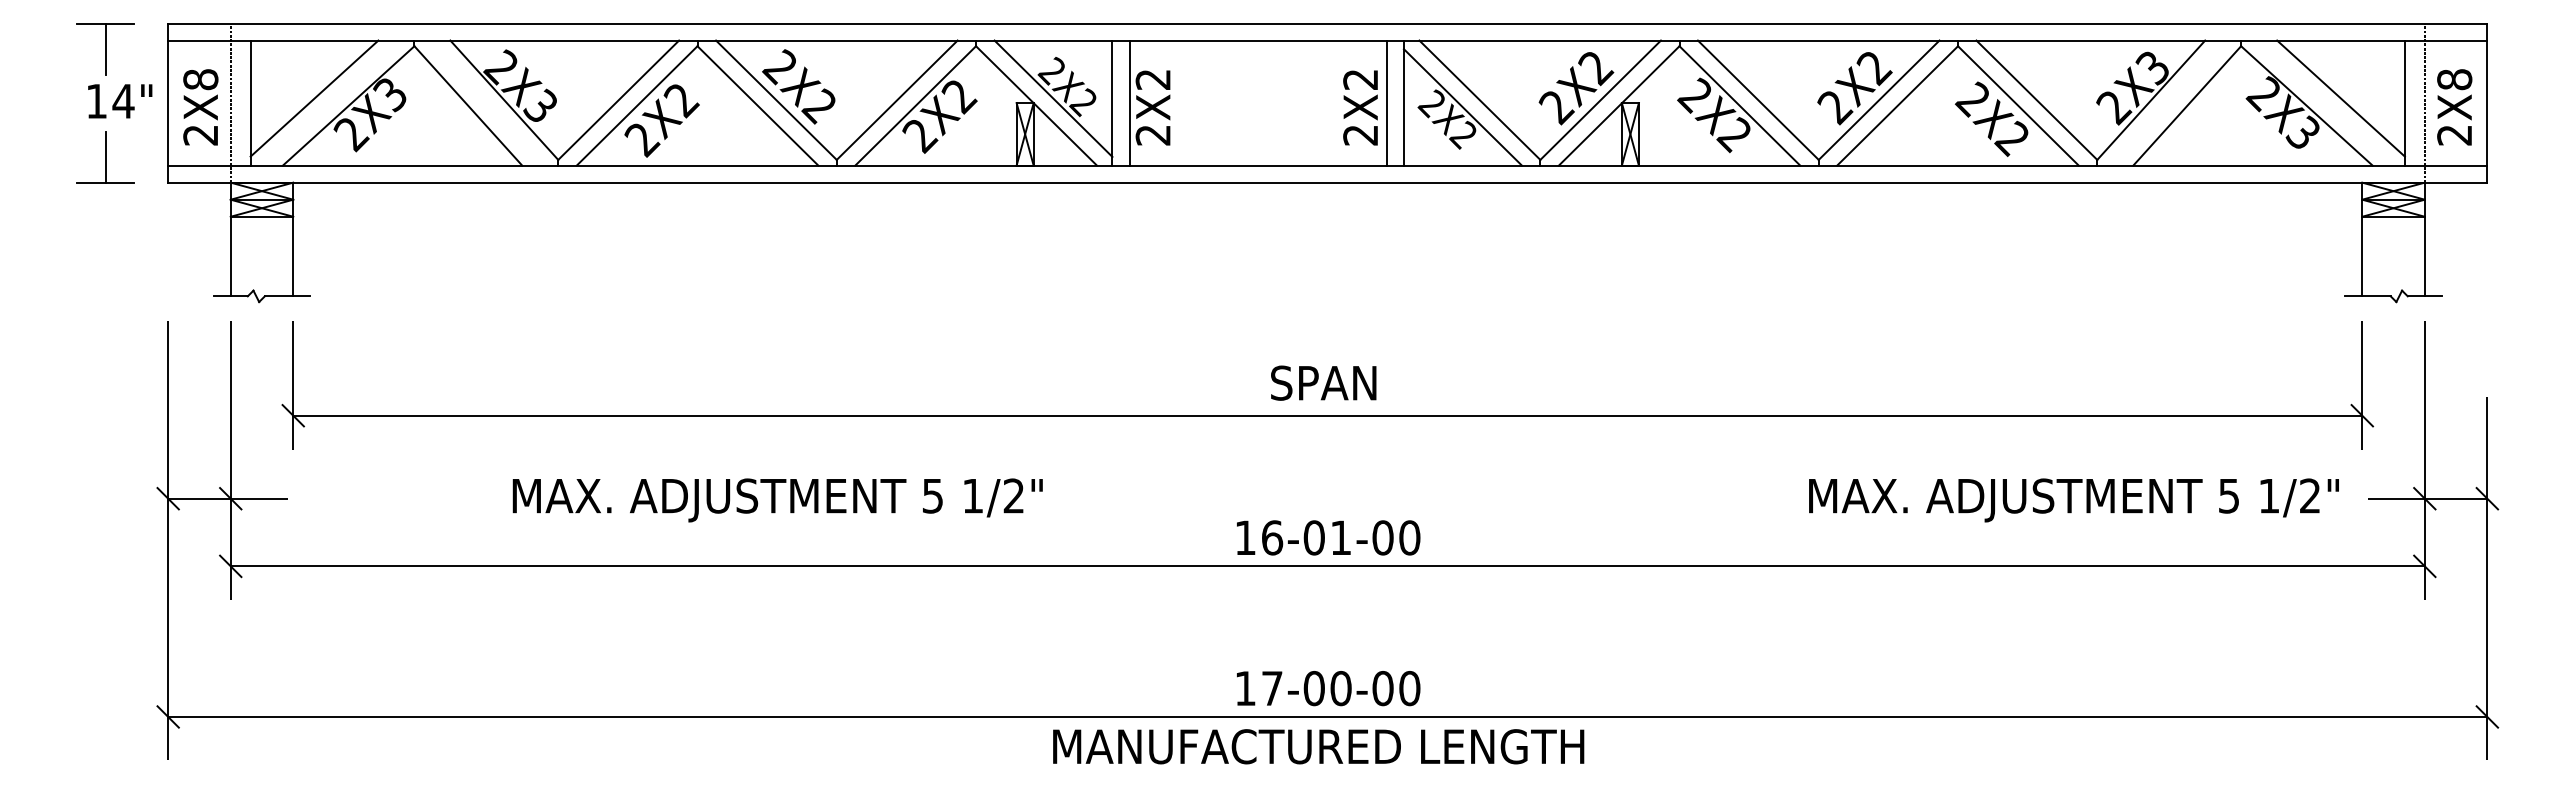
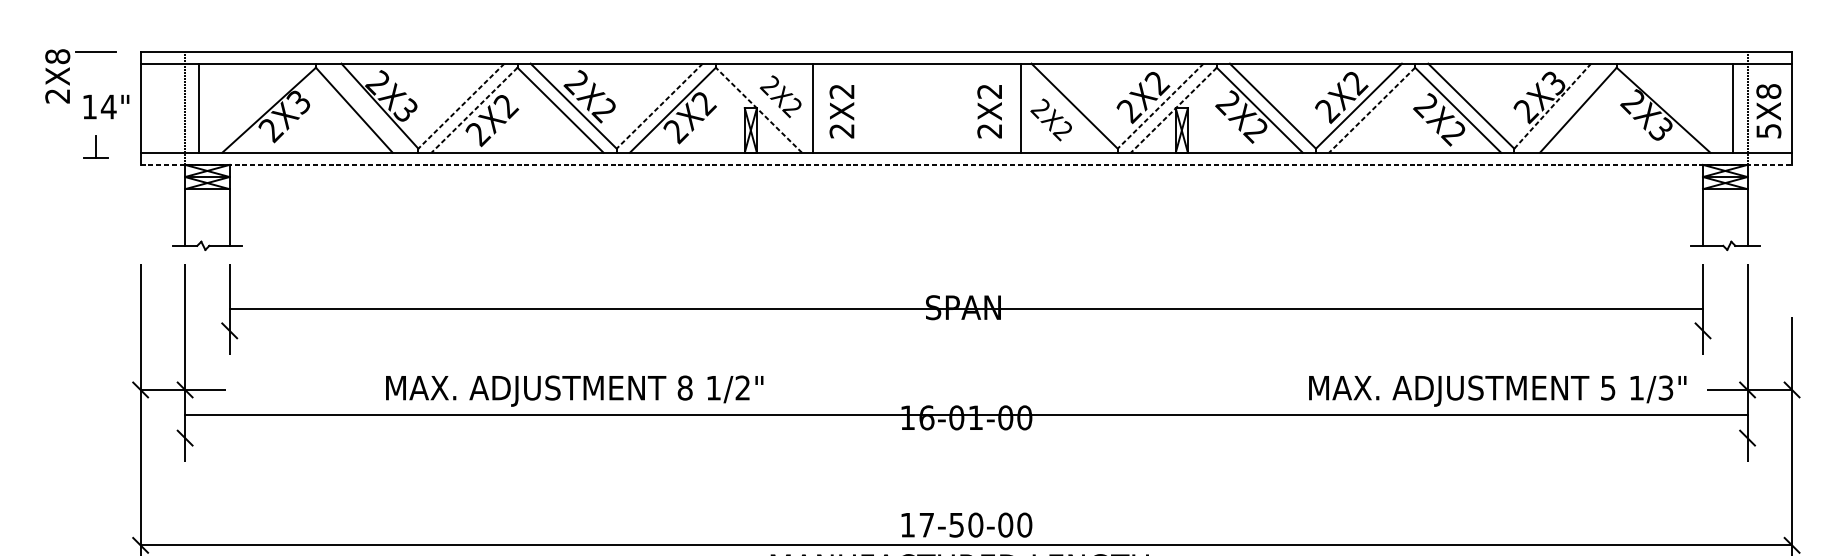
line: (105, 48) -> (95, 69), removed
line: (314, 98) -> (244, 104), removed
line: (1053, 98) -> (771, 104), removed
line: (2340, 98) -> (1687, 104), removed
line: (618, 100) -> (461, 106), solid -> dashed
line: (897, 100) -> (659, 106), solid -> dashed
line: (1600, 100) -> (1160, 106), solid -> dashed
line: (2150, 100) -> (1552, 106), solid -> dashed
line: (1129, 102) -> (825, 107), removed
line: (1386, 102) -> (1008, 107), removed
line: (637, 105) -> (474, 109), solid -> dashed
line: (1036, 105) -> (758, 109), solid -> dashed
line: (1619, 105) -> (1174, 109), solid -> dashed
line: (1897, 105) -> (1372, 109), solid -> dashed
text: (200, 107) -> (57, 76), moved
line: (1462, 107) -> (1062, 111), removed
text: (2454, 135) -> (1768, 131), 2X8 -> 5X8
part: (105, 157) -> (95, 146), size x0.6
line: (1327, 182) -> (966, 164), solid -> dashed
line: (1327, 415) -> (966, 308), moved
text: (932, 495) -> (684, 387), 5 -> 8
text: (2310, 495) -> (1666, 387), 1/2" -> 1/3"
line: (1327, 566) -> (966, 414), moved
text: (1313, 688) -> (956, 525), 17-00-00 -> 17-50-00

